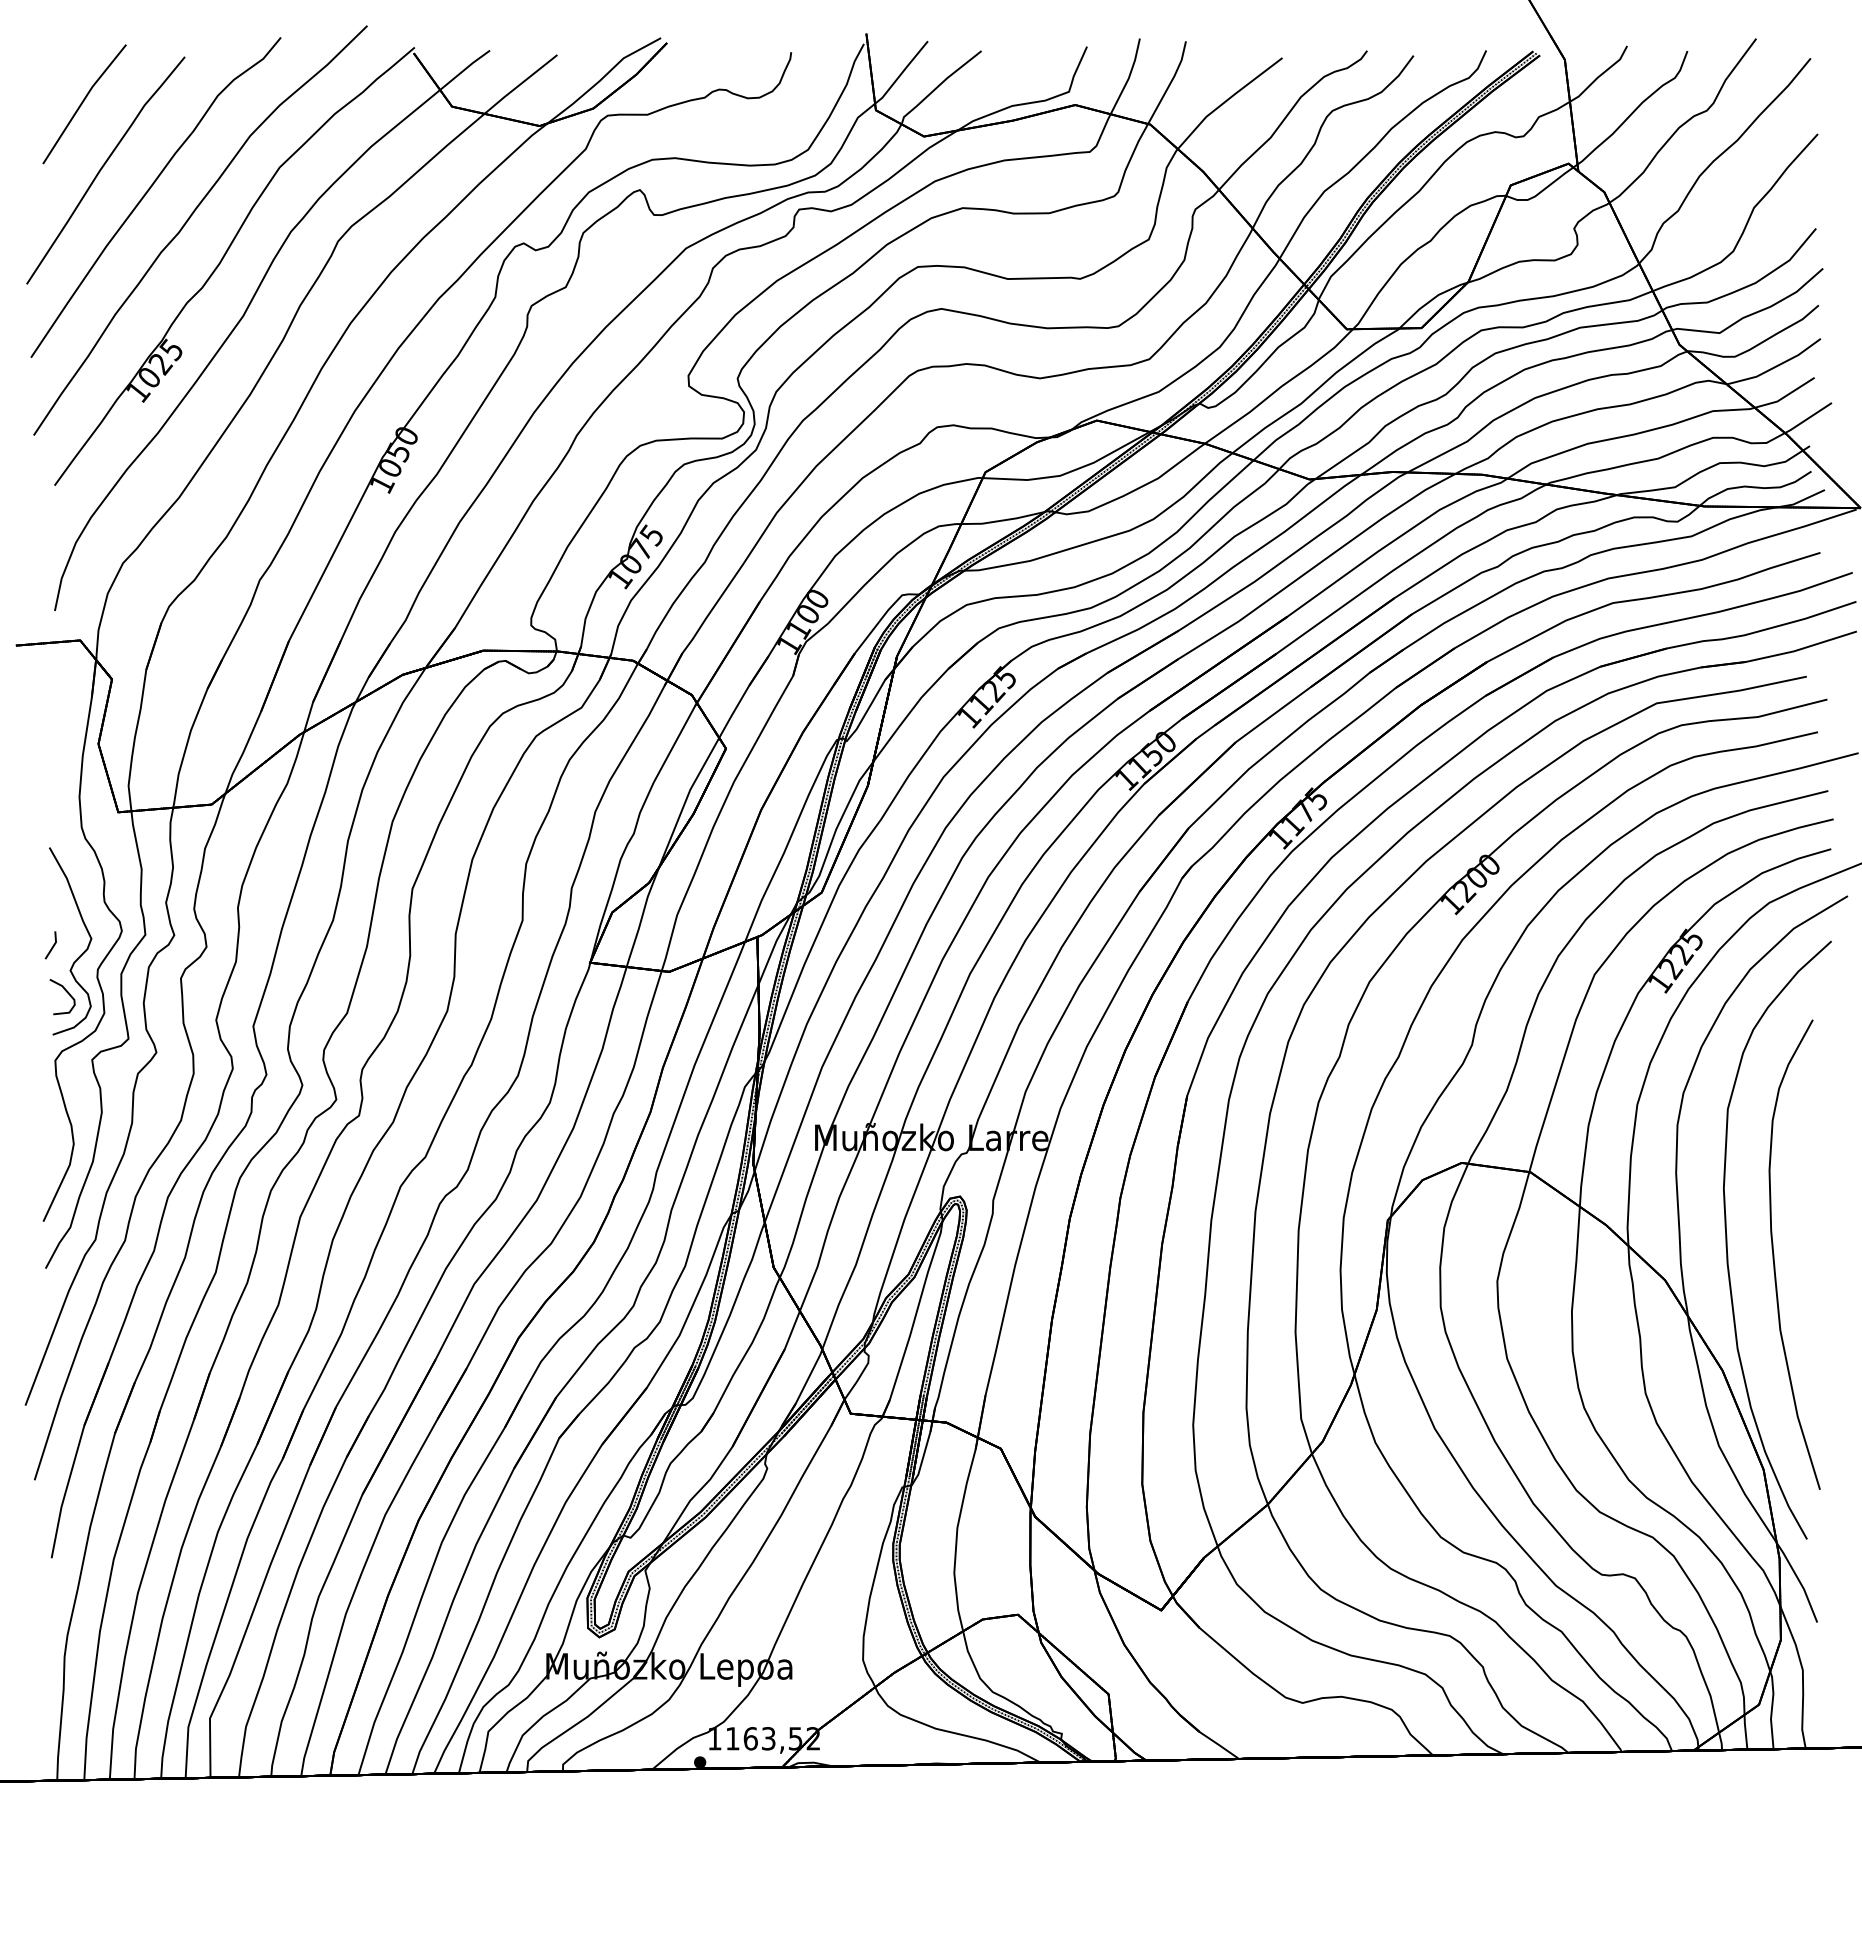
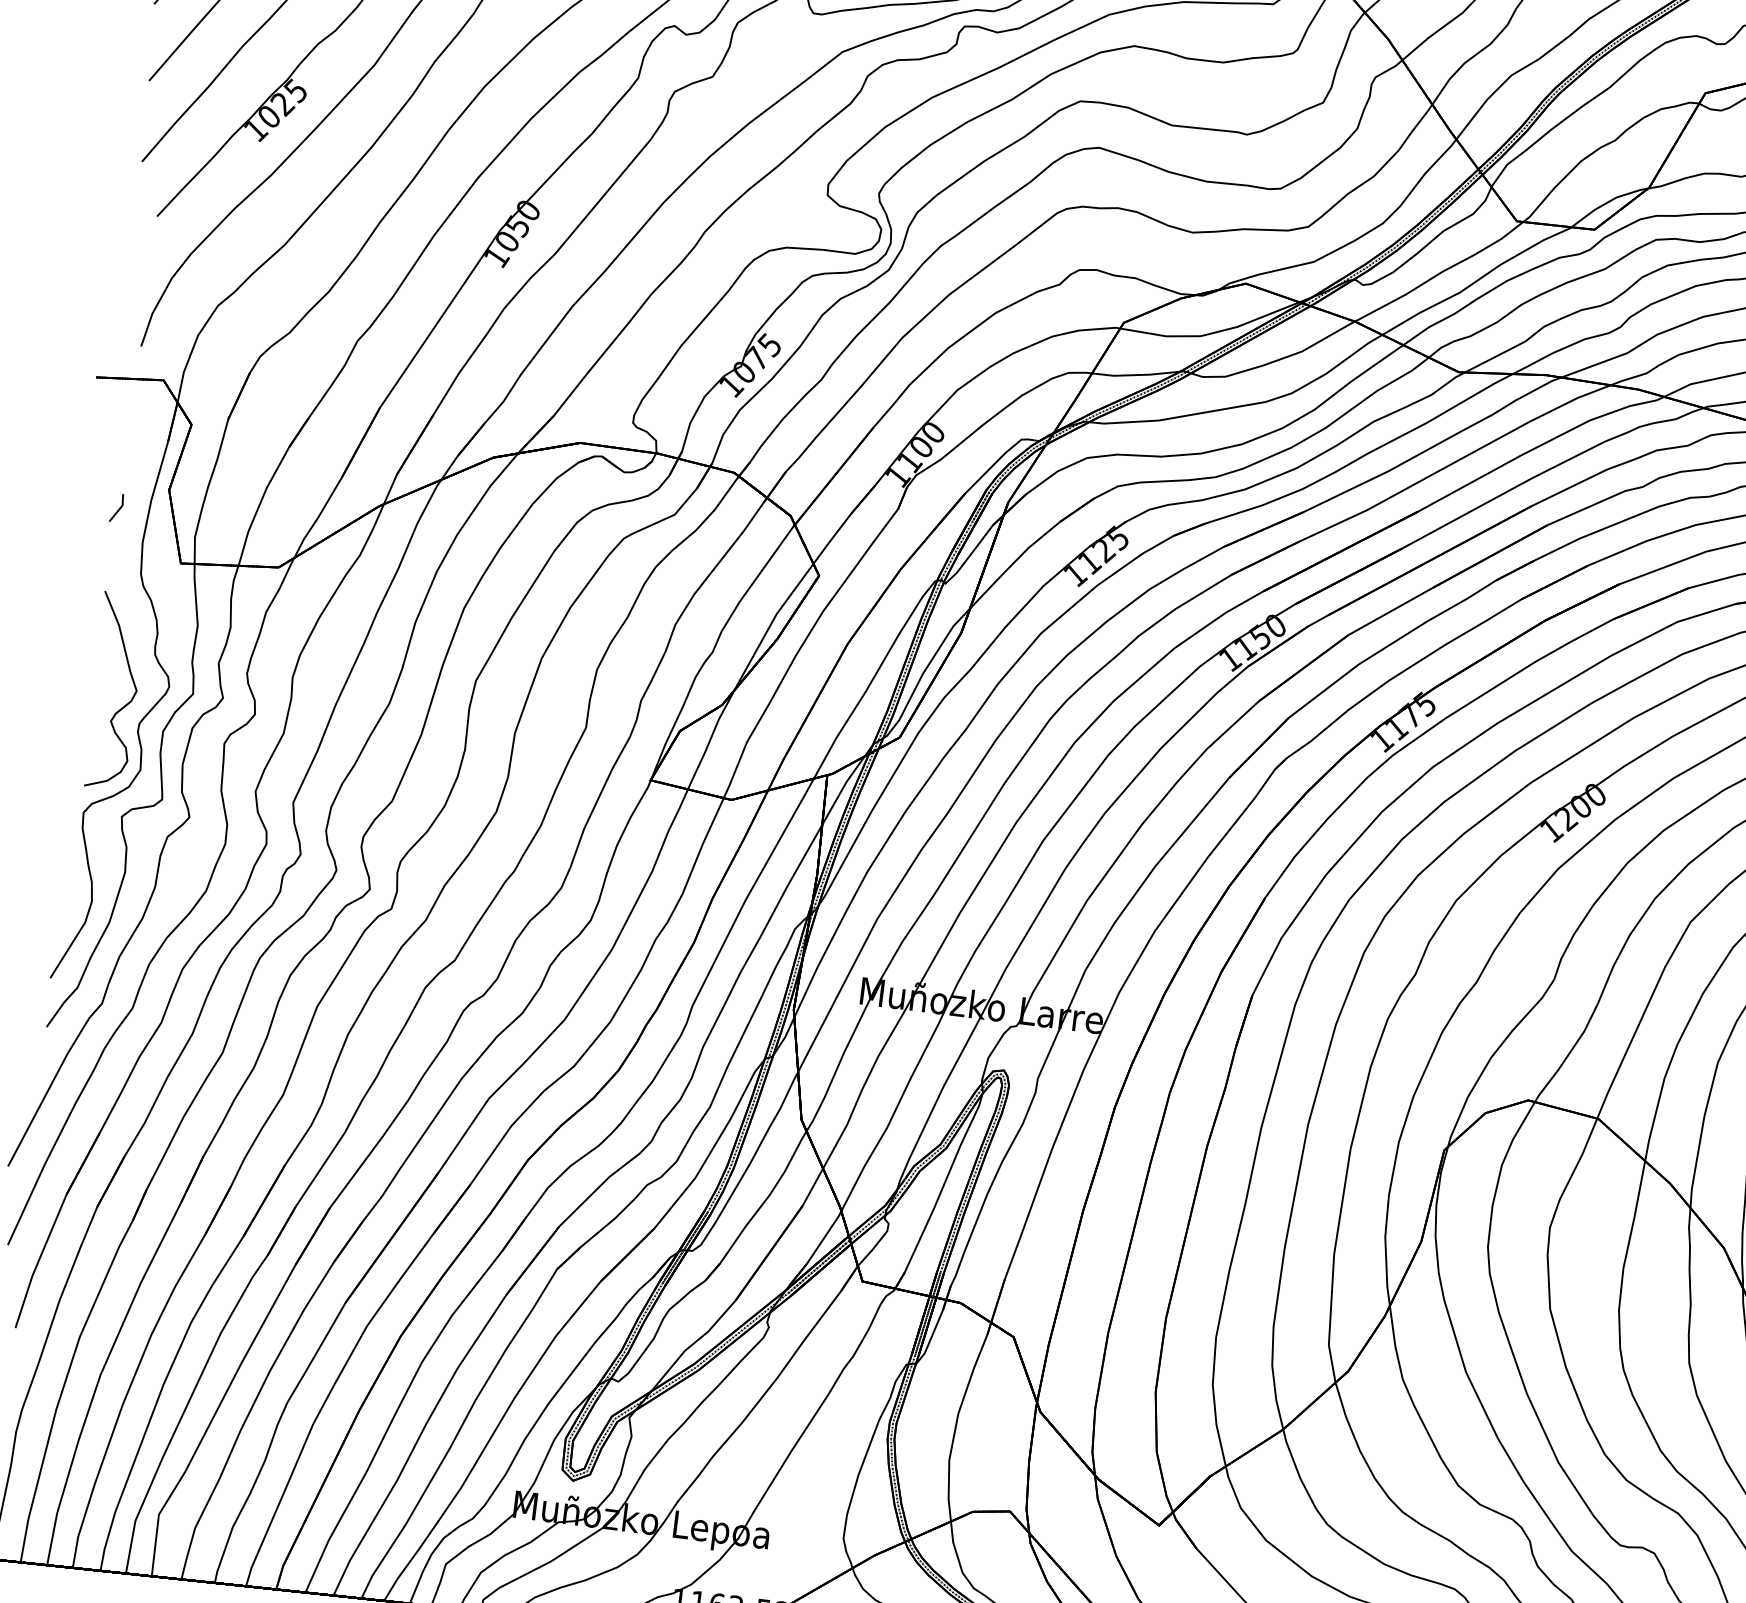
line: (52, 945) -> (118, 508), moved
curve: (66, 992) -> (103, 743), removed

